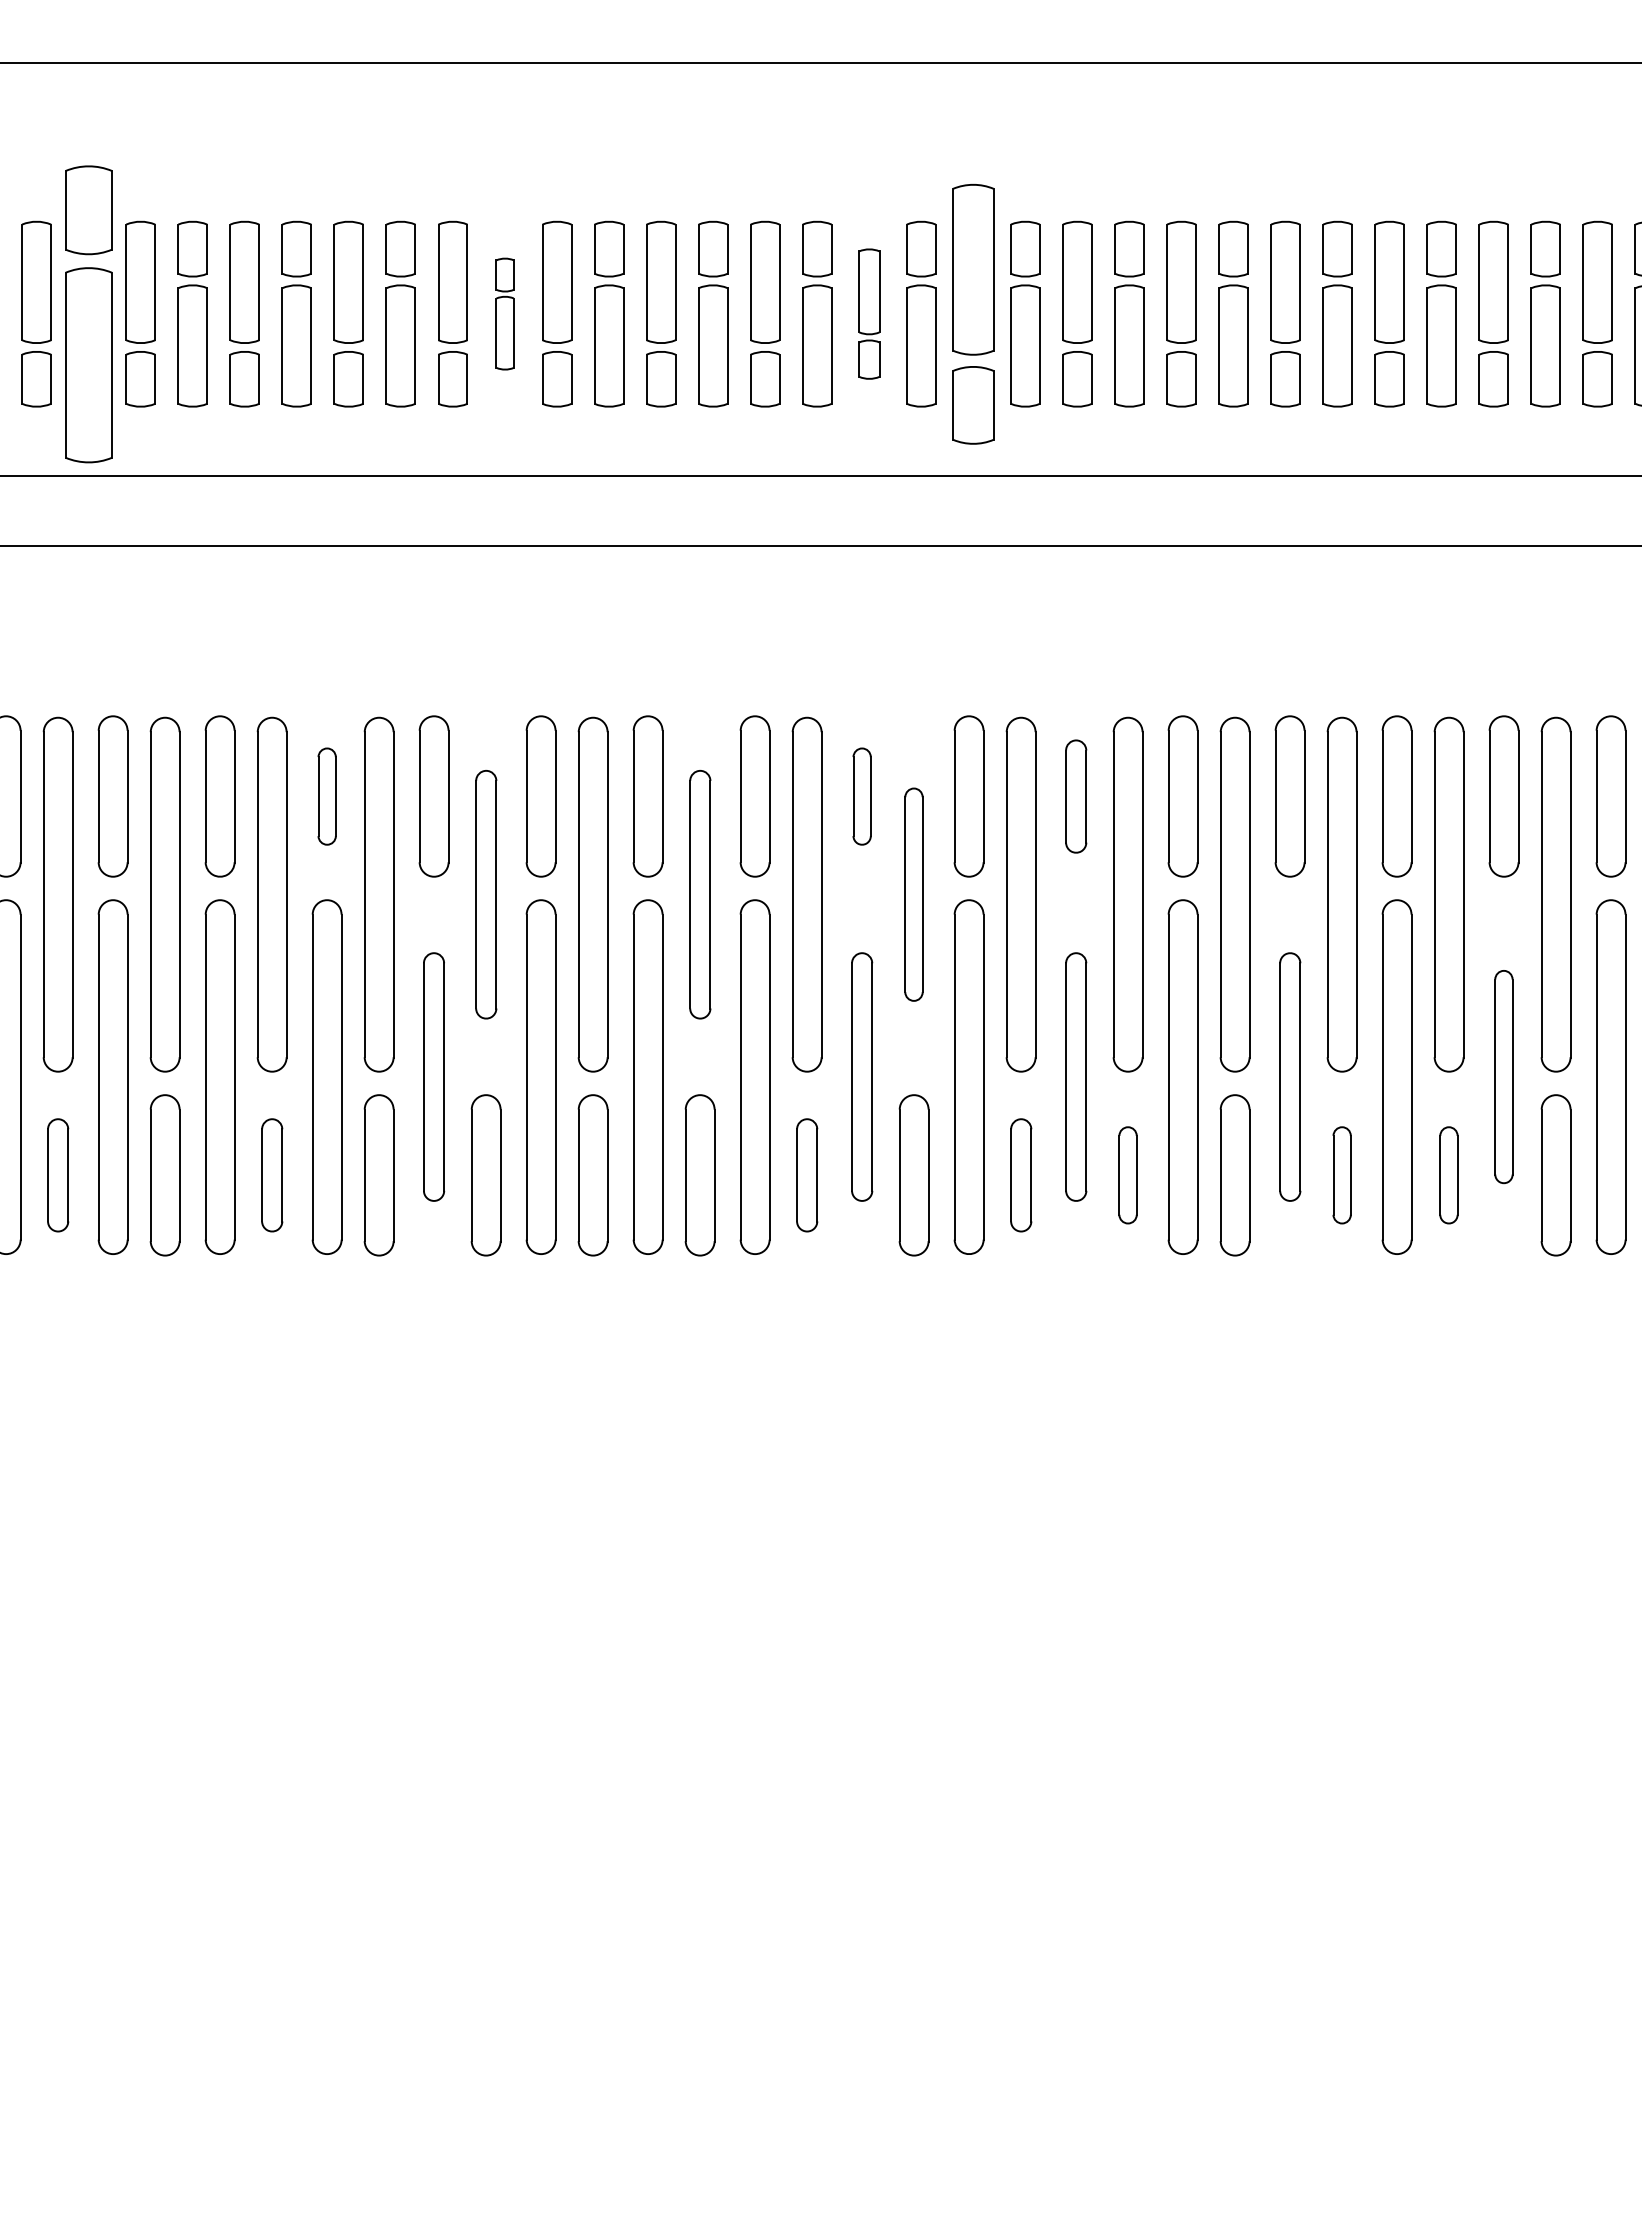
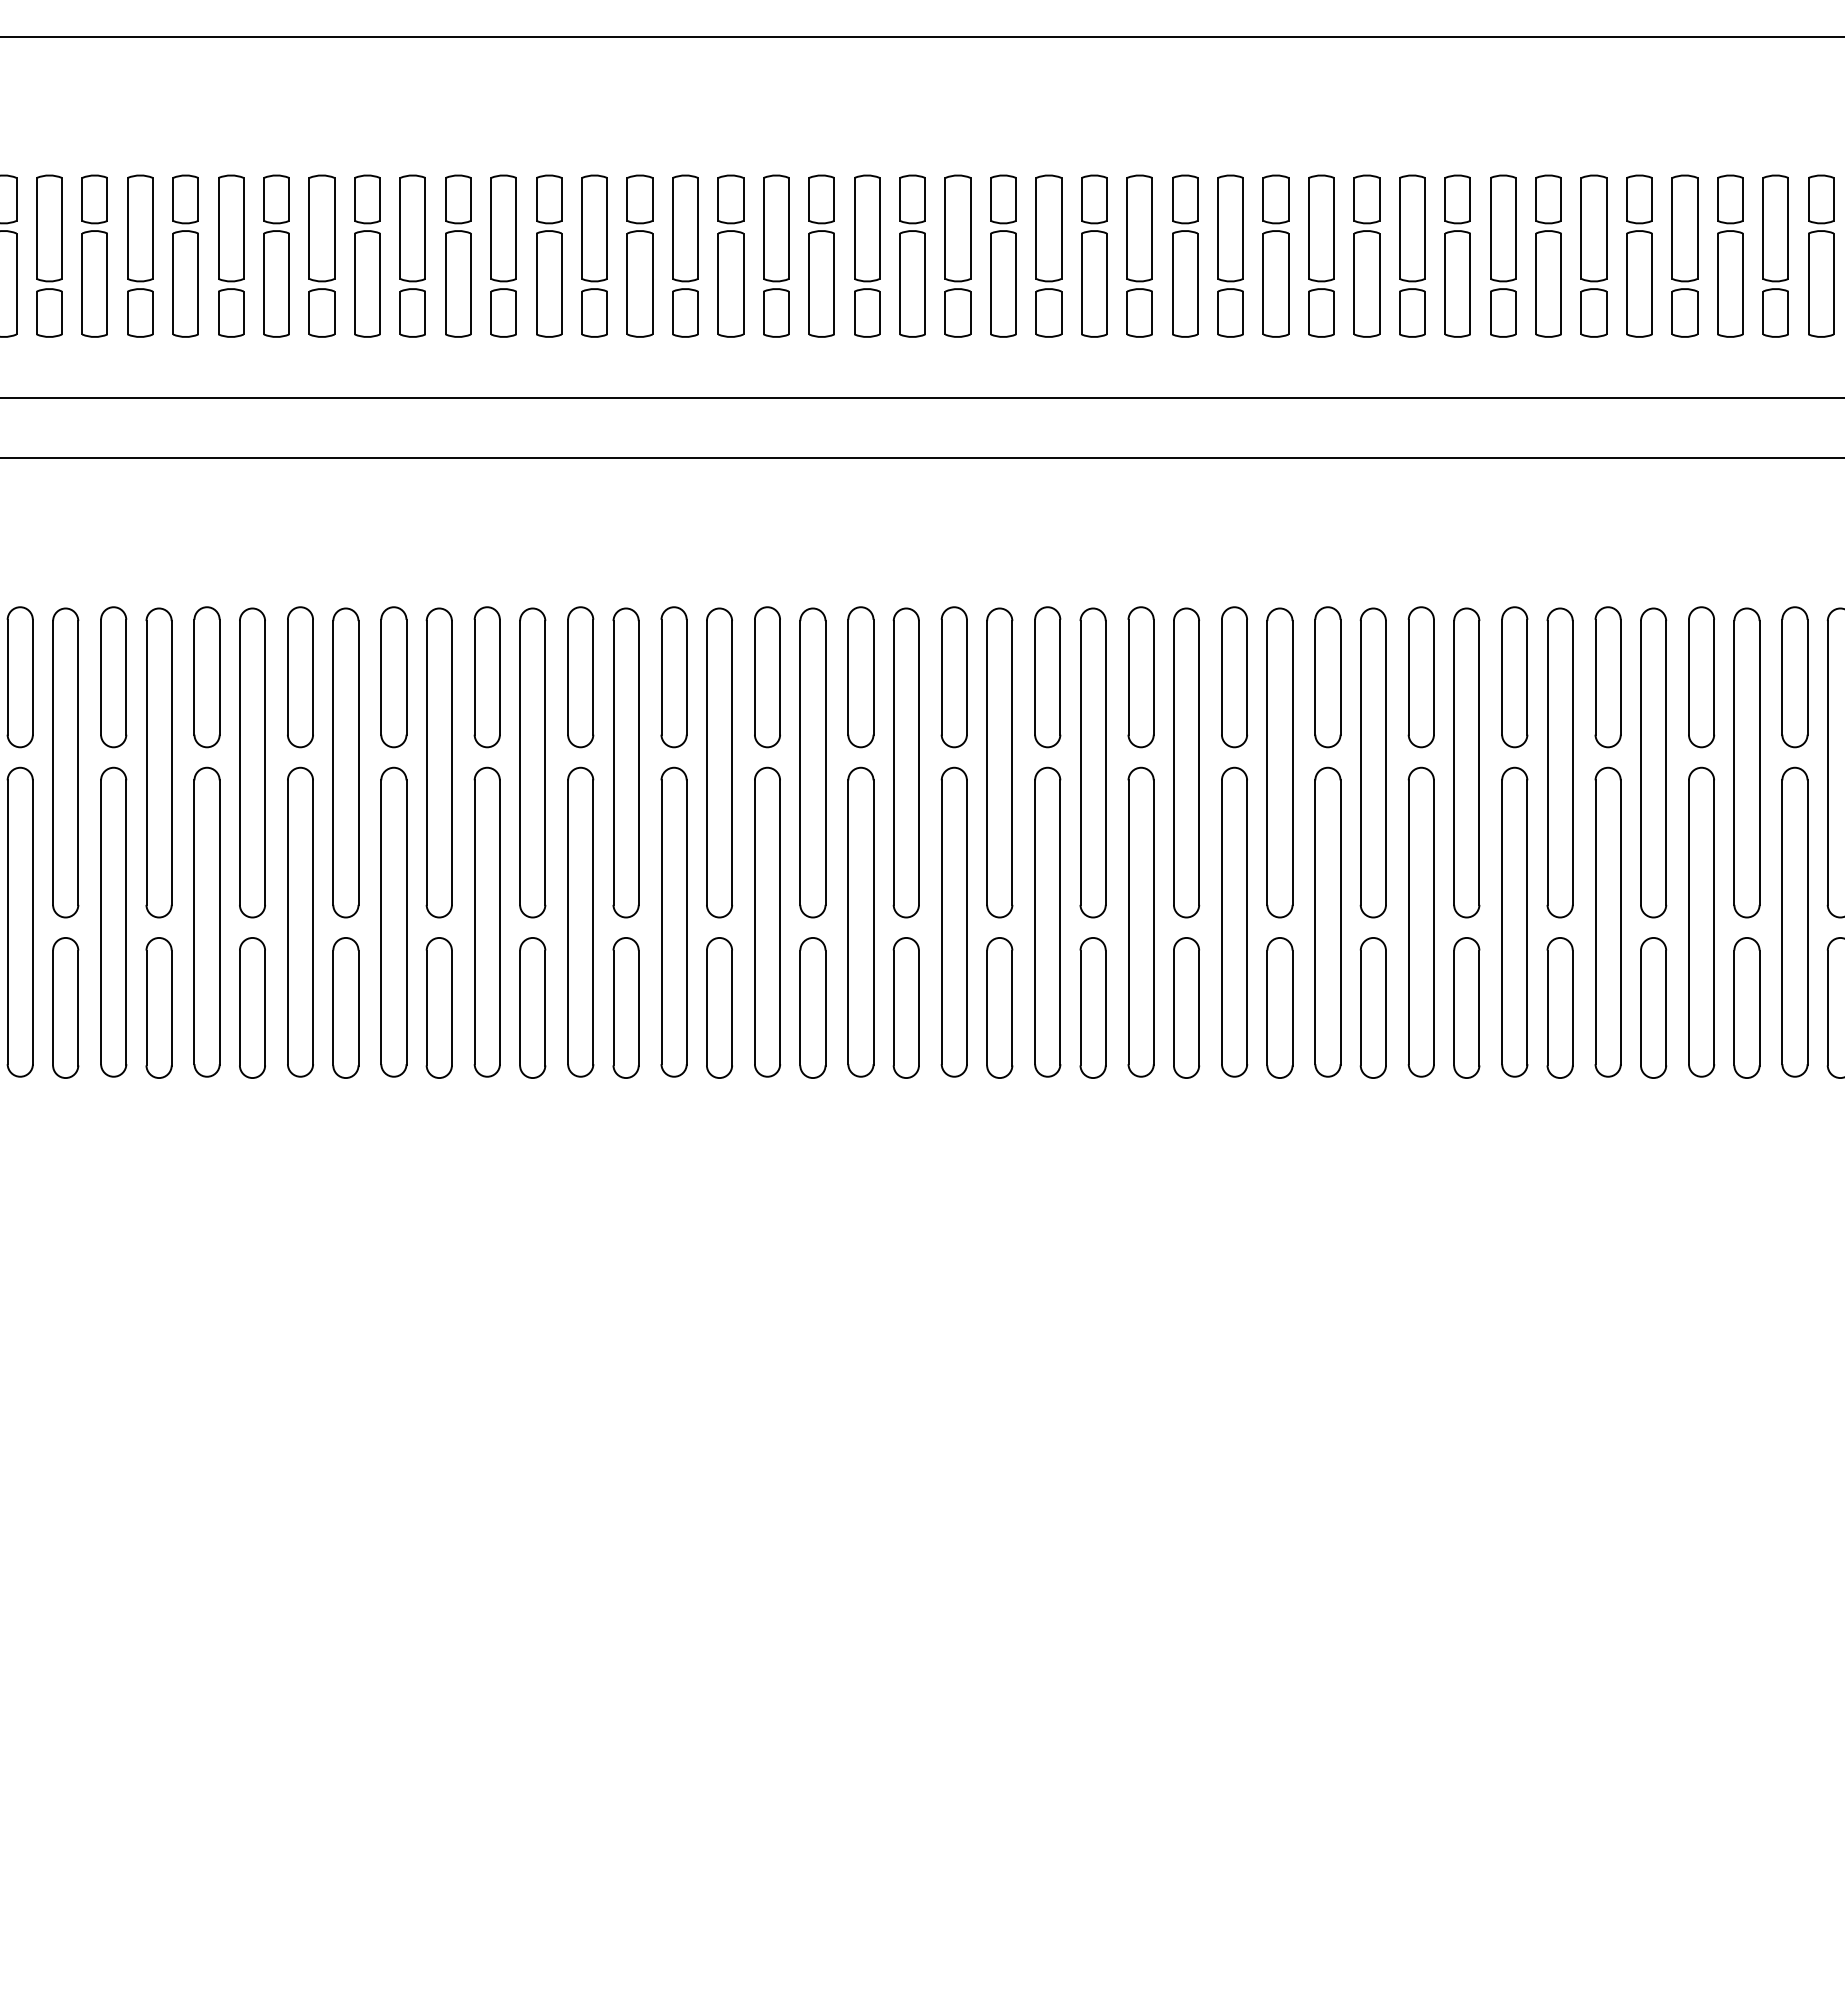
part: (88, 313) -> (185, 255), size x0.62
part: (505, 313) -> (549, 255), size x1.67
part: (869, 313) -> (867, 255), size x1.43
part: (972, 313) -> (957, 255), size x0.71
part: (326, 796) -> (393, 677), size x1.67
part: (861, 796) -> (860, 677), size x1.67
part: (1075, 796) -> (1047, 677), size x1.43
part: (485, 894) -> (532, 762), size x1.43
part: (700, 894) -> (719, 762), size x1.43
part: (913, 894) -> (905, 762), size x1.67
part: (433, 1076) -> (486, 921), size x1.43
part: (861, 1076) -> (860, 921), size x1.43
part: (1075, 1076) -> (1047, 921), size x1.43
part: (1290, 1076) -> (1234, 921), size x1.43
part: (1503, 1076) -> (1420, 921), size x1.67
part: (57, 1174) -> (158, 1007), size x1.43
part: (271, 1174) -> (345, 1007), size x1.43
part: (806, 1174) -> (812, 1007), size x1.43
part: (1020, 1174) -> (999, 1007), size x1.43
part: (1127, 1174) -> (1092, 1007), size x1.67
part: (1341, 1174) -> (1279, 1007), size x1.67
part: (1448, 1174) -> (1372, 1007), size x1.67

